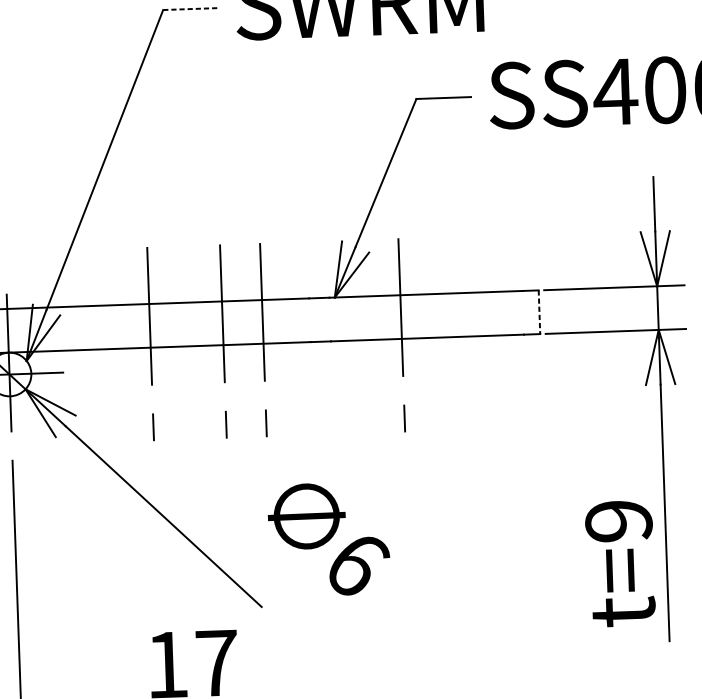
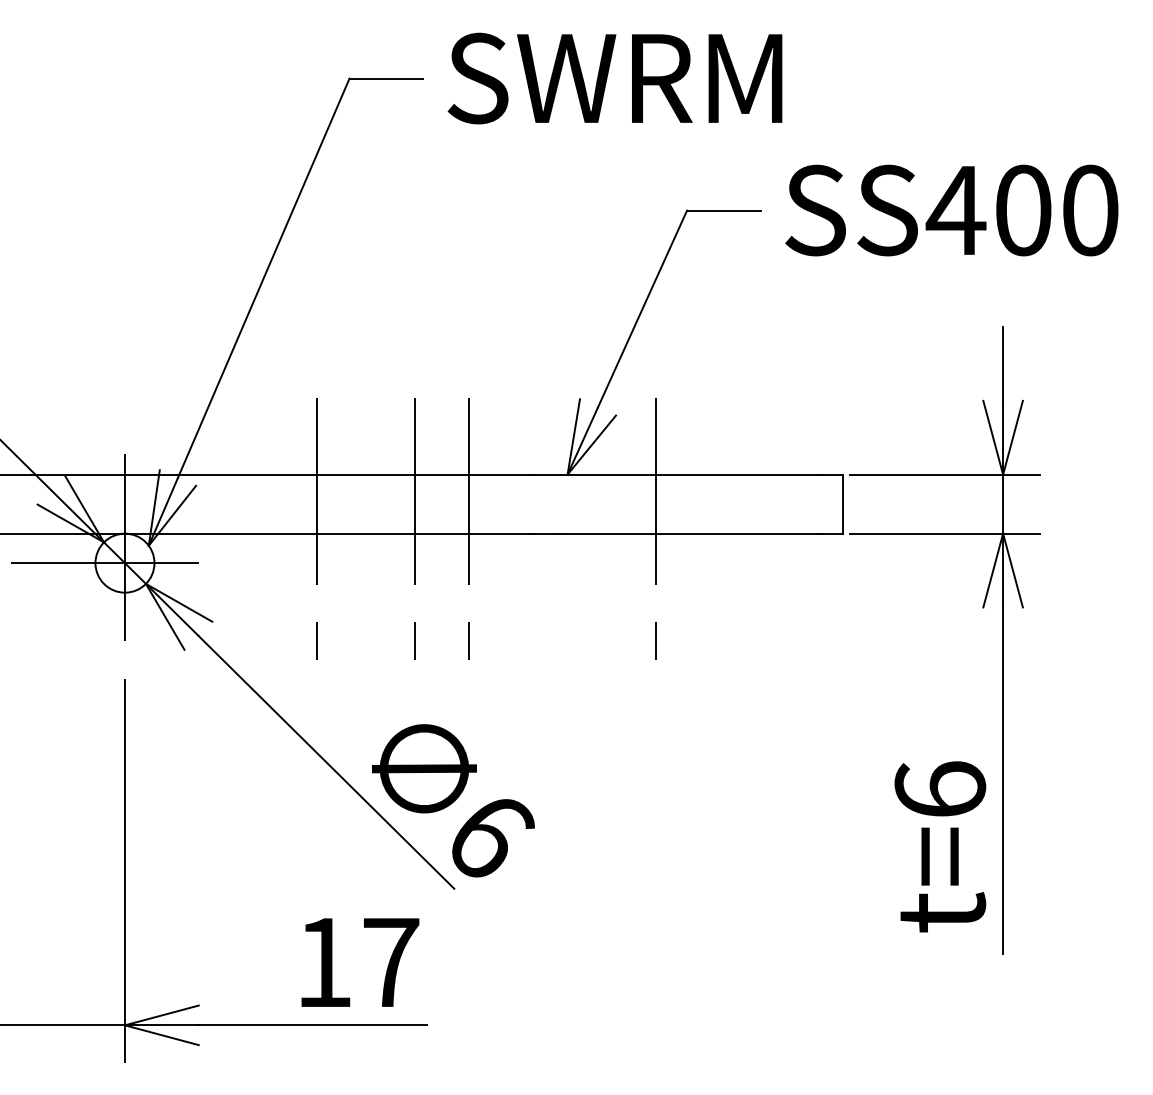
line: (190, 9) -> (386, 78), dashed -> solid
line: (539, 312) -> (843, 504), dashed -> solid
text: (618, 520) -> (940, 789), t=9 -> t=6
text: (329, 539) -> (453, 800), moved

